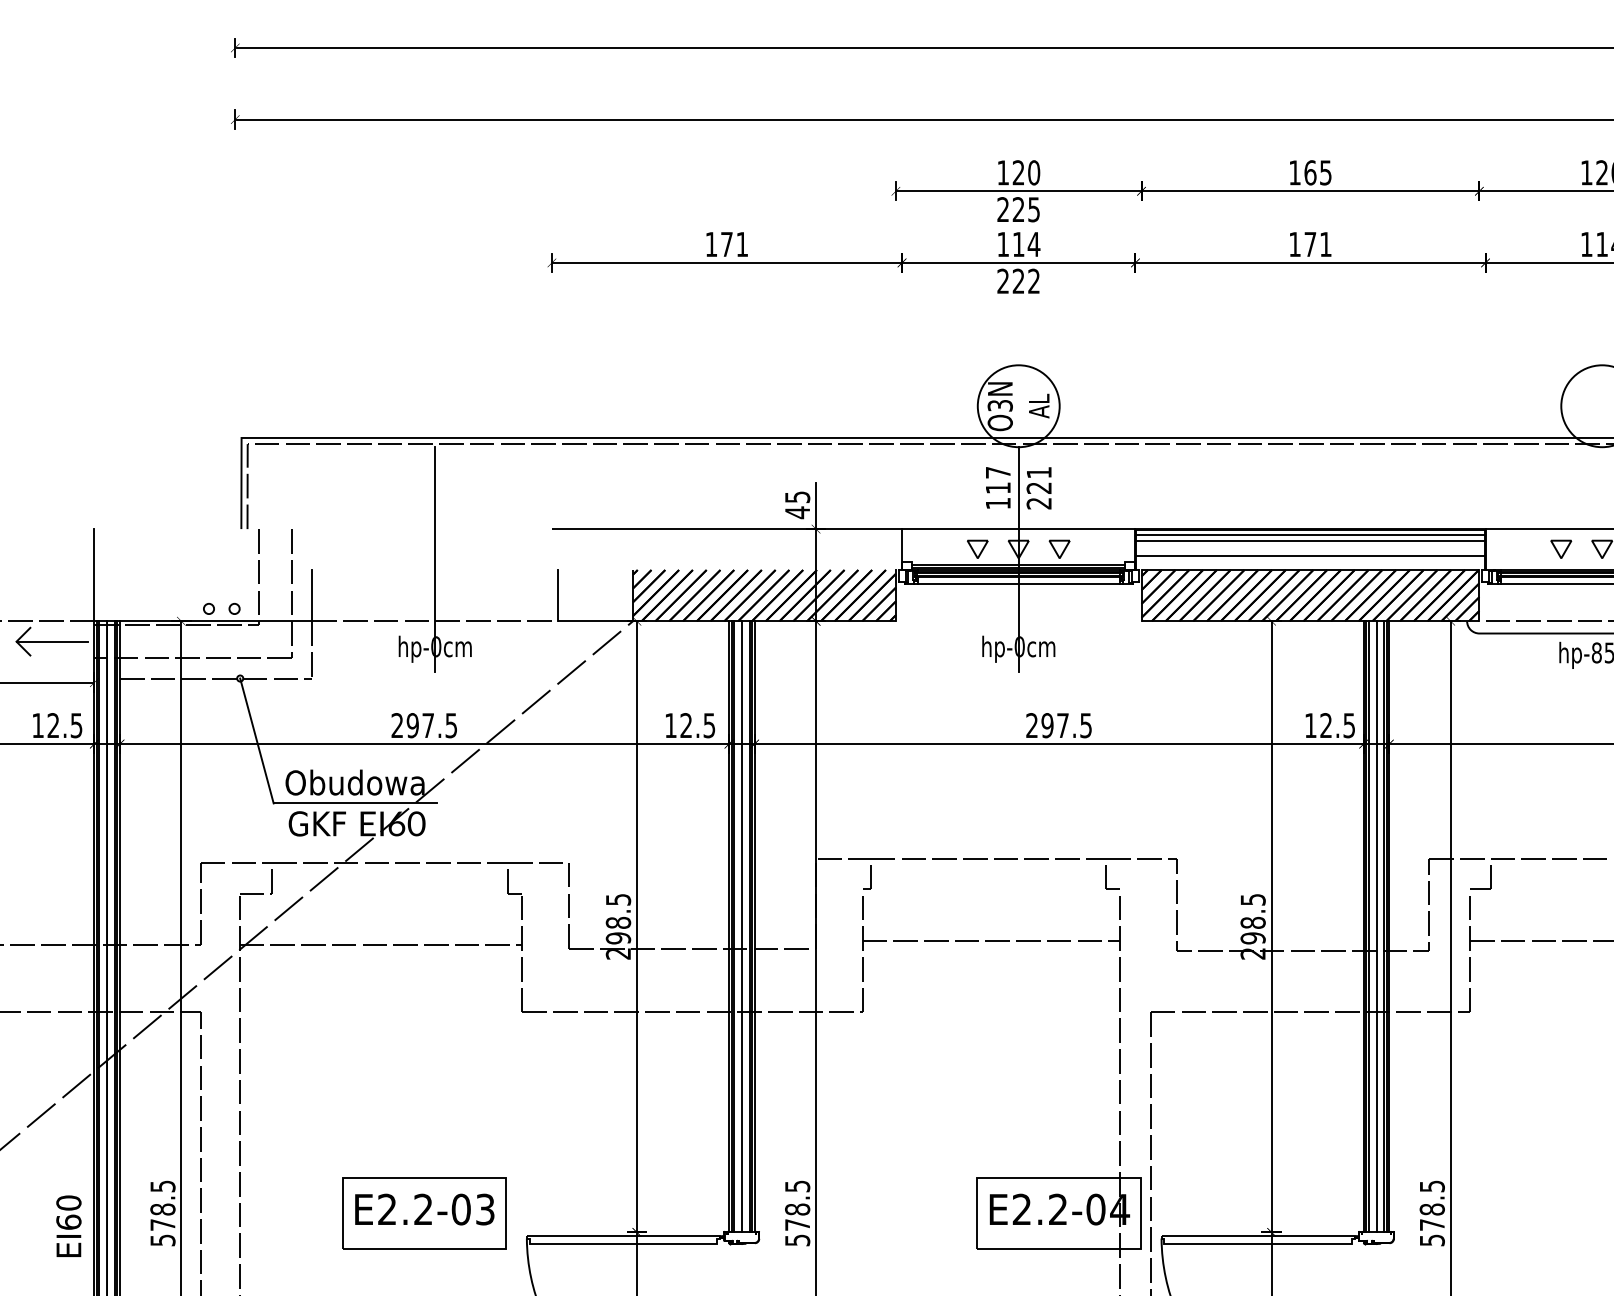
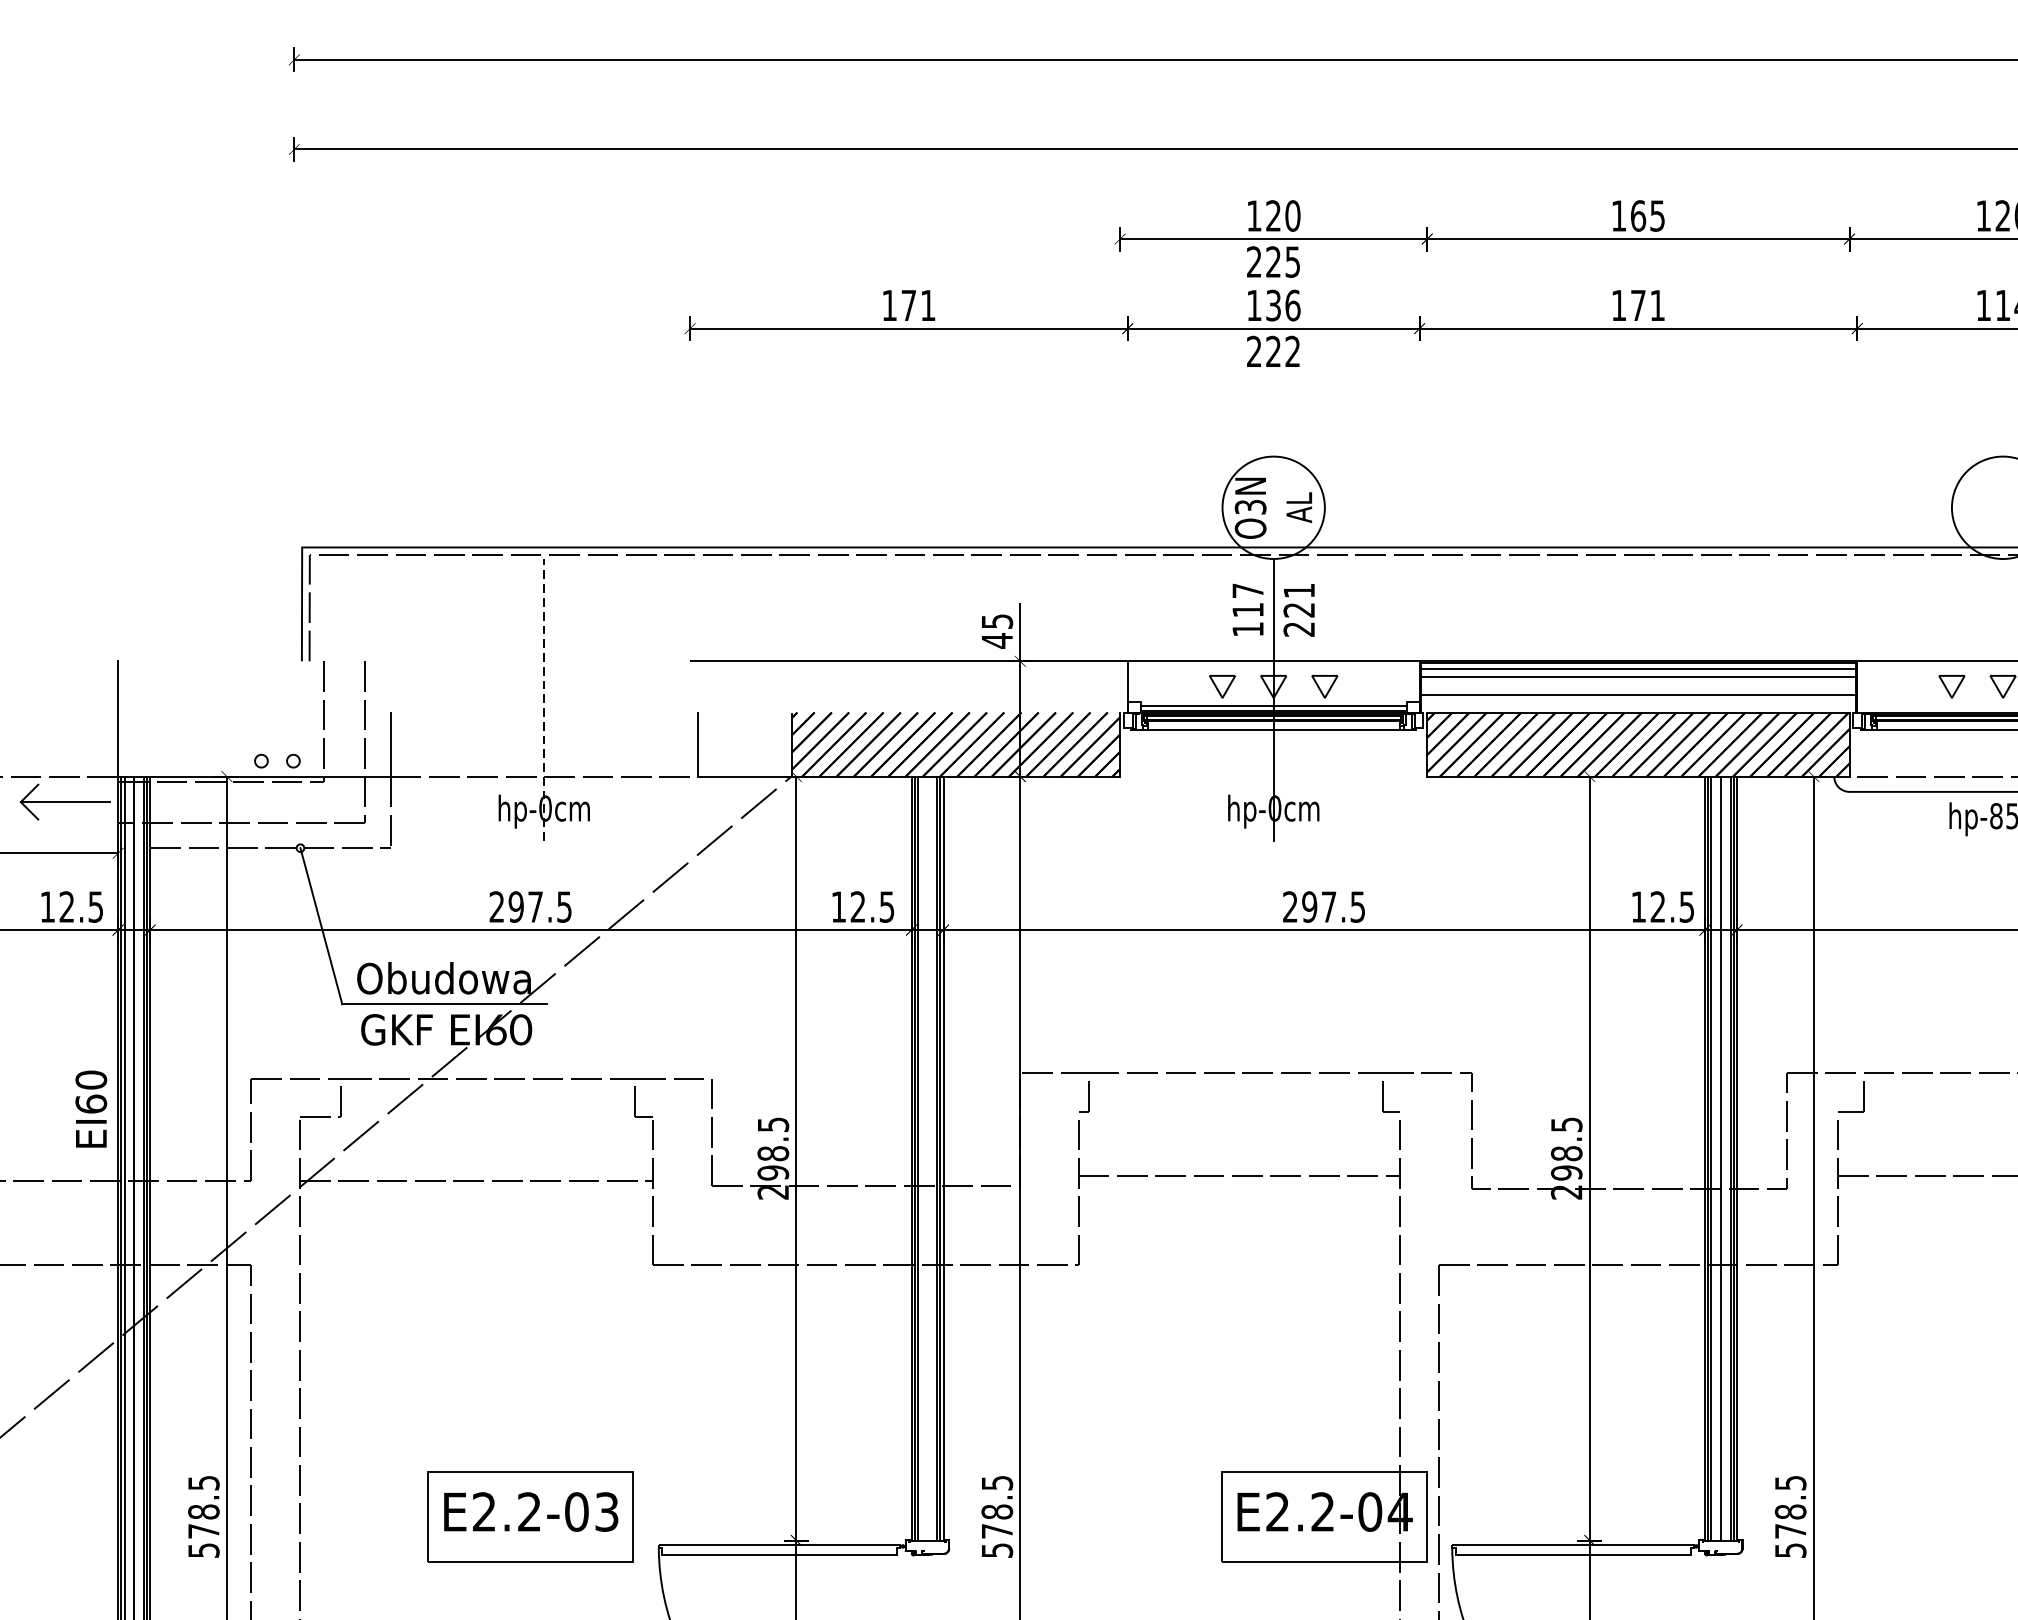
text: (1026, 244) -> (1283, 305), 114 -> 136
line: (435, 559) -> (544, 699), solid -> dashed
line: (741, 926) -> (927, 1158), removed
text: (68, 1225) -> (90, 1108), moved

